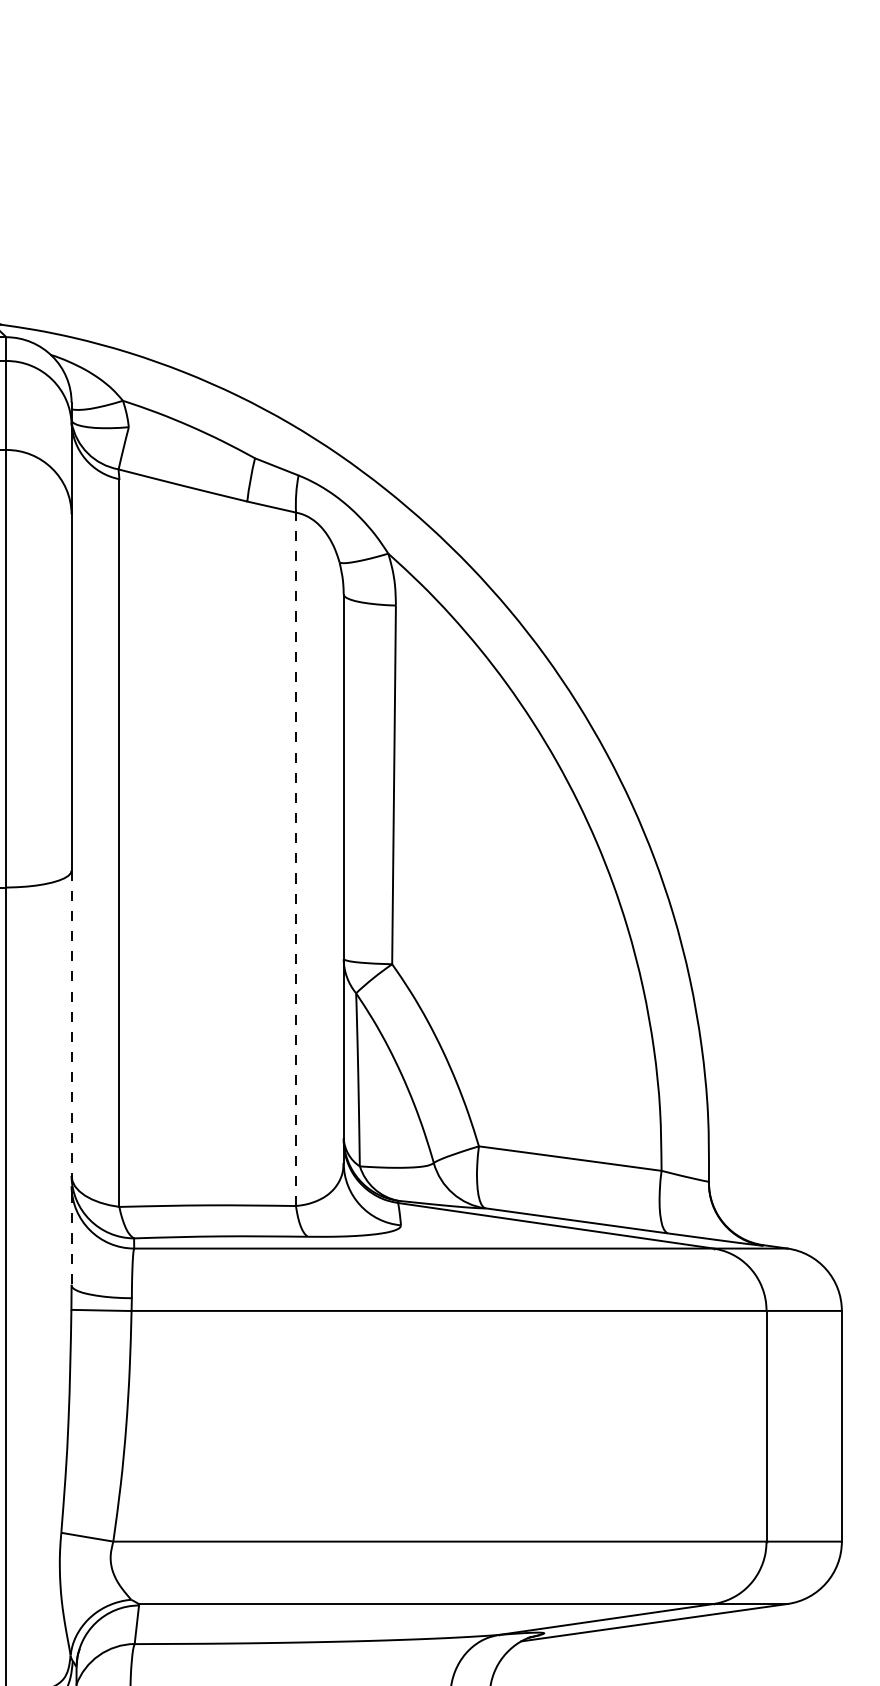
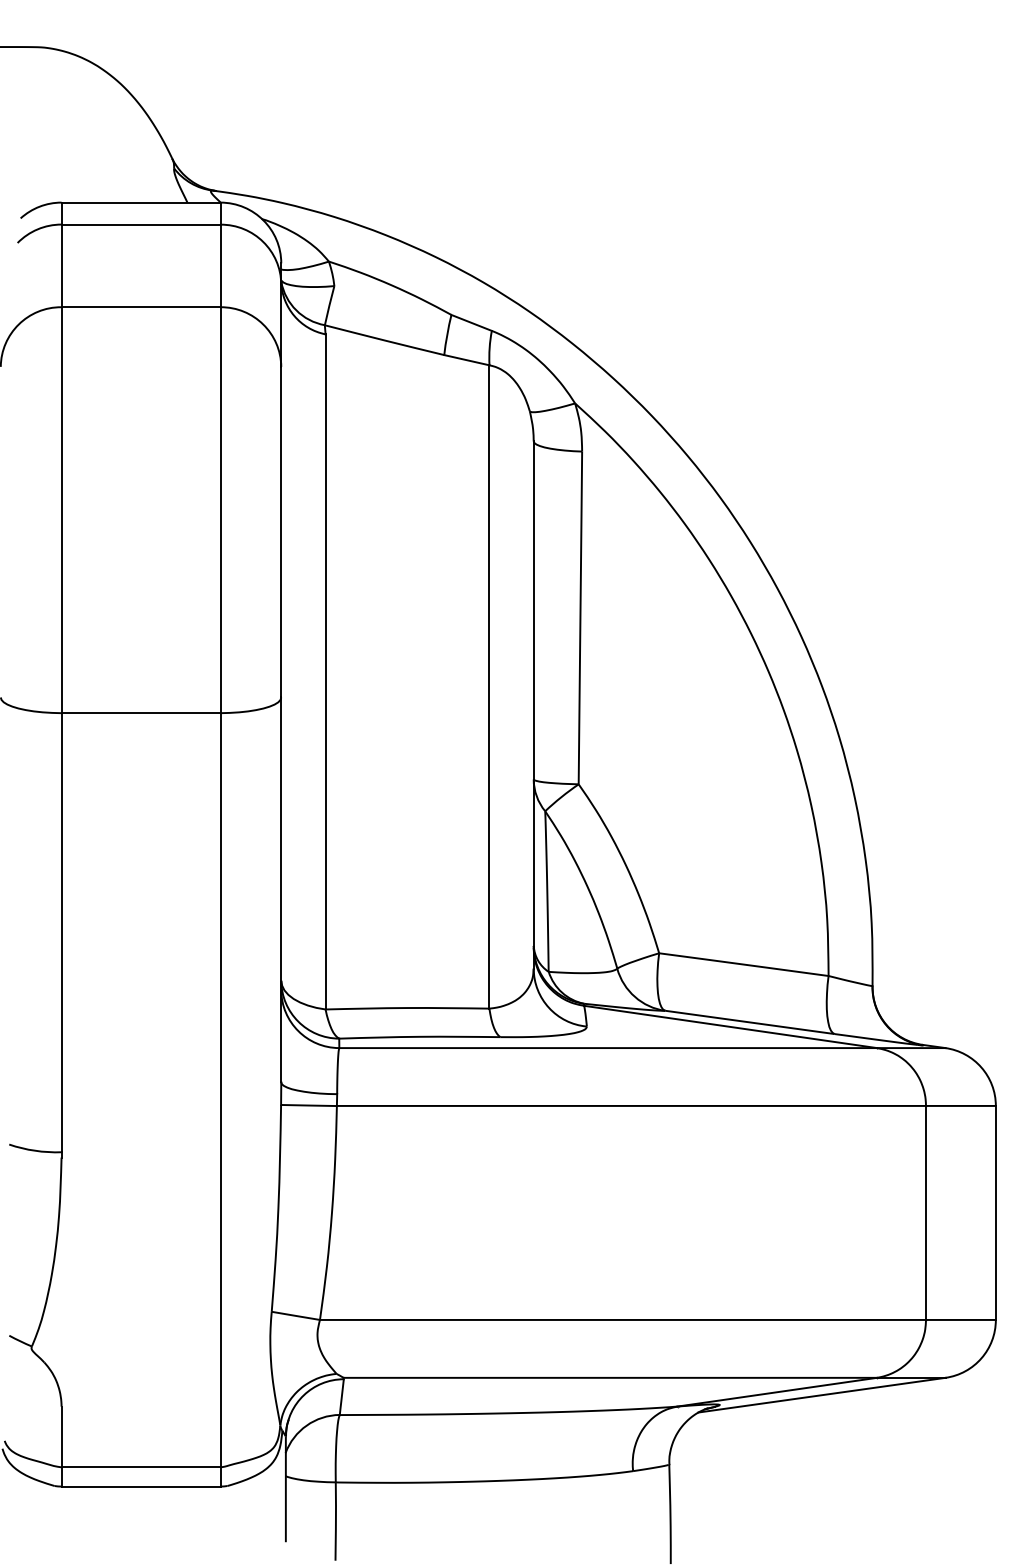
line: (296, 858) -> (489, 686), dashed -> solid
line: (71, 1078) -> (281, 890), dashed -> solid

